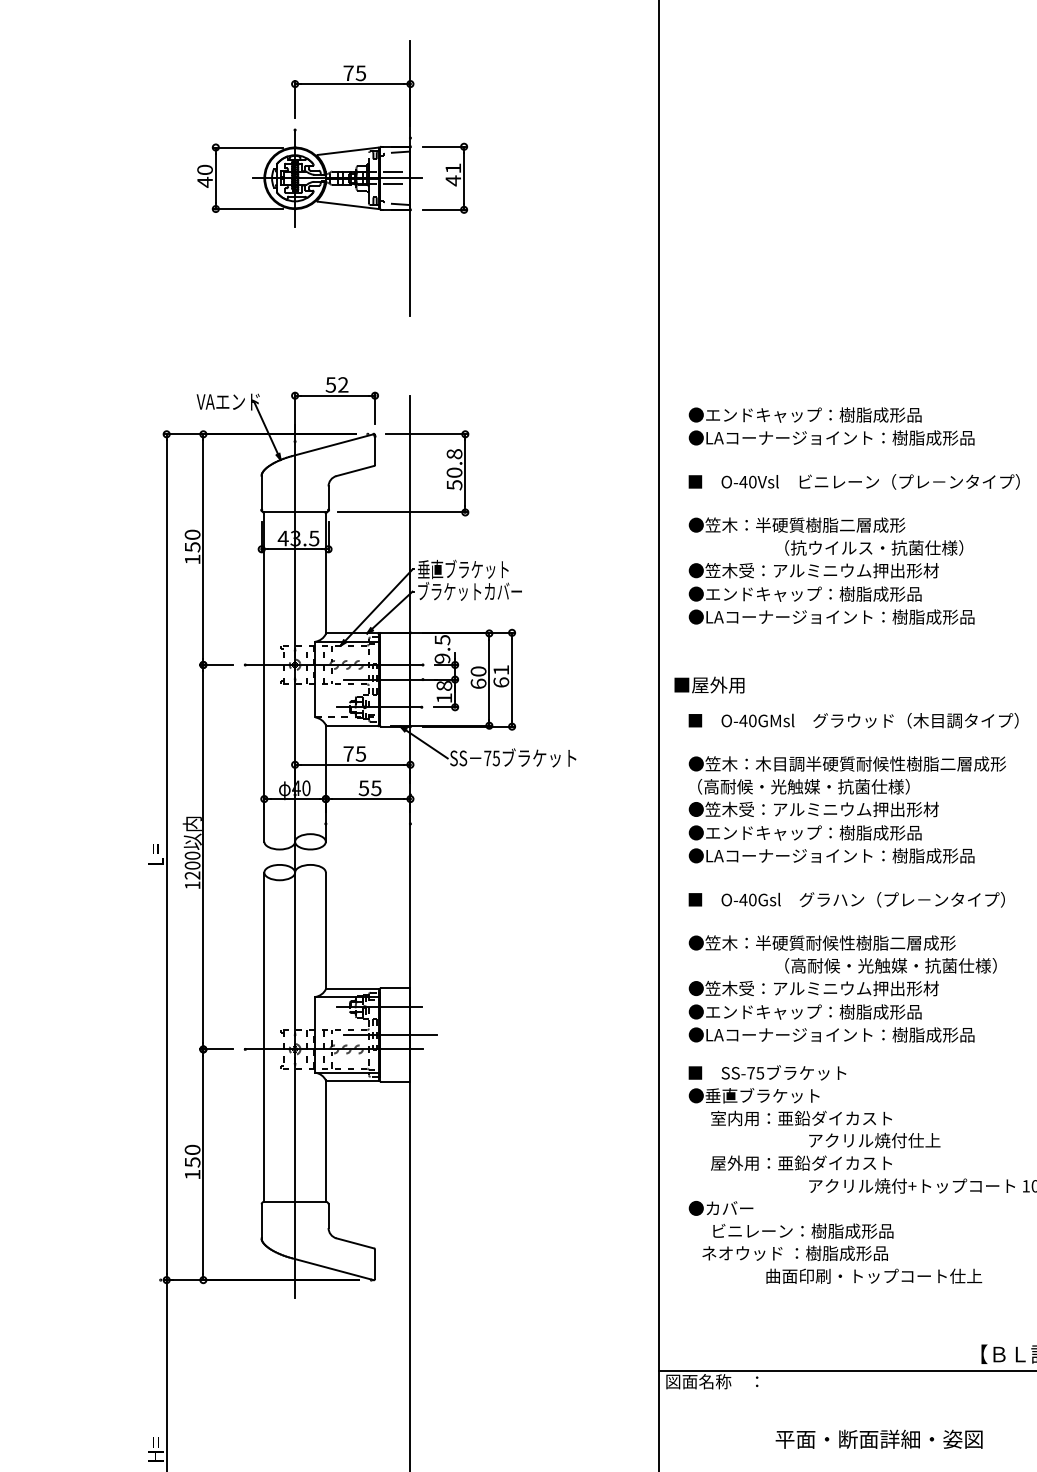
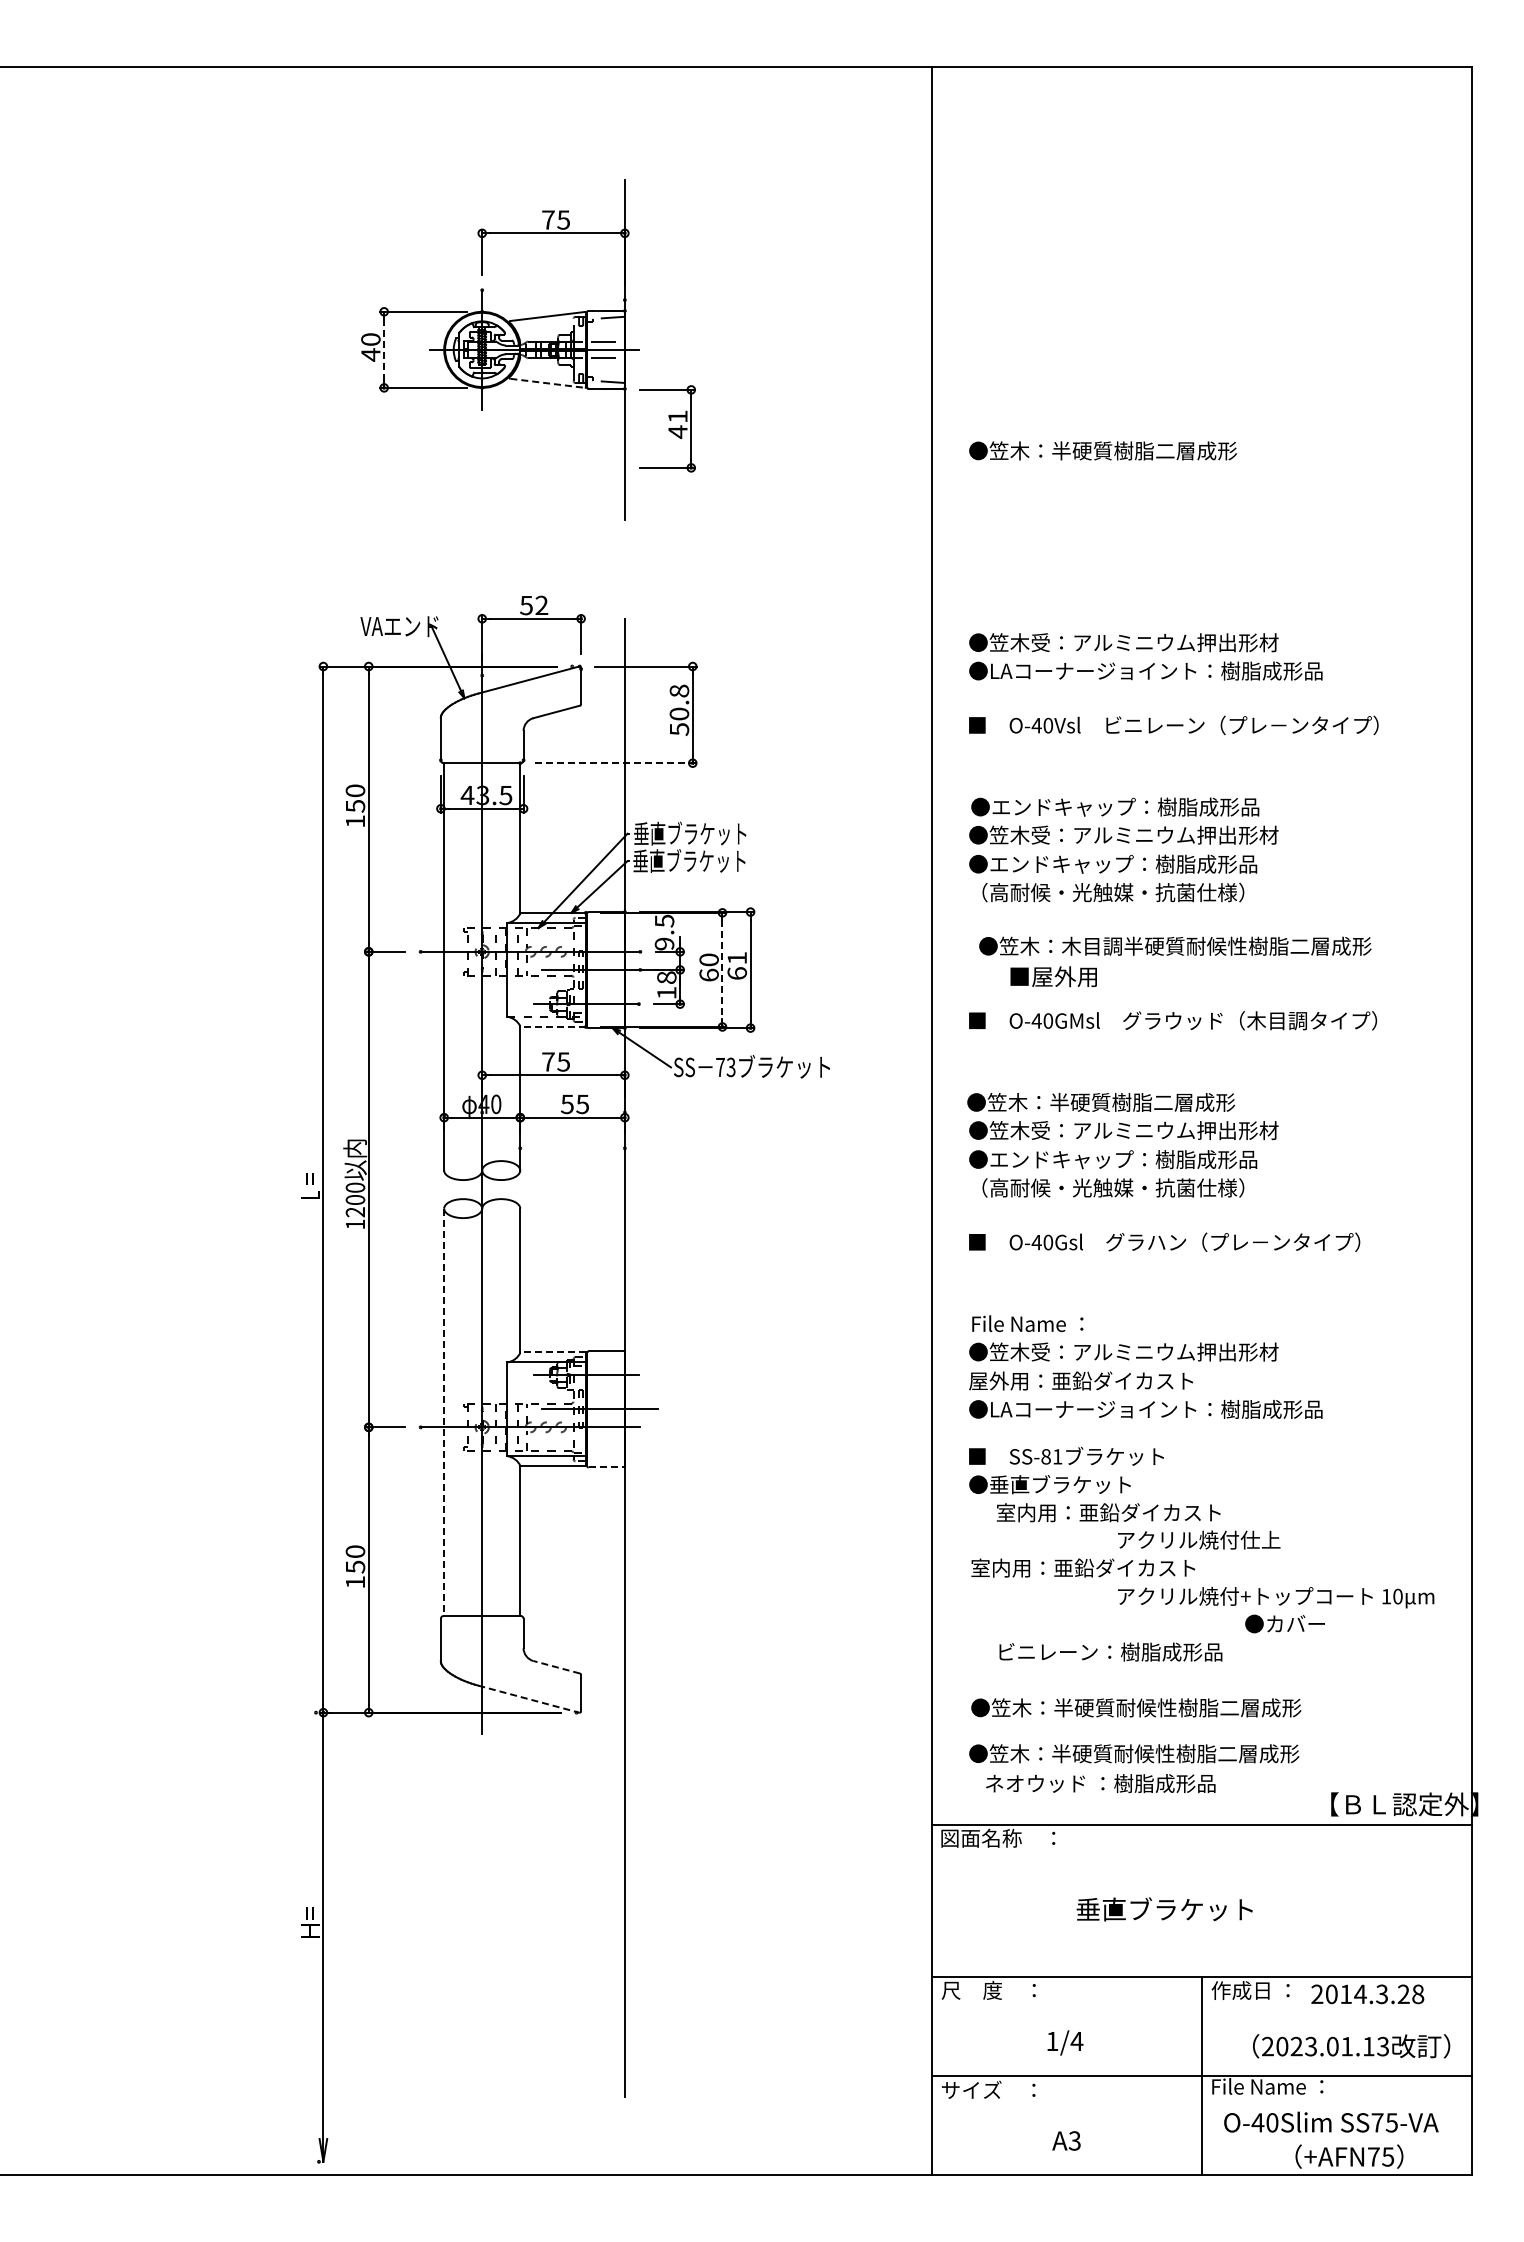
part: (444, 177) -> (667, 428), moved
line: (216, 178) -> (384, 350), solid -> dashed
line: (348, 205) -> (548, 383), solid -> dashed
text: (821, 414) -> (1133, 642), ●エンドキャップ：樹脂成形品 -> ●笠木受：アルミニウム押出形材
line: (403, 512) -> (616, 763), solid -> dashed
text: (796, 524) -> (1102, 450), moved
text: (826, 547) -> (1139, 806), （抗ウイルス・抗菌仕様） -> ●エンドキャップ：樹脂成形品
text: (469, 591) -> (697, 860), ブラケットカバー -> 垂直ブラケット
text: (831, 617) -> (1145, 892), ●LAコーナージョイント：樹脂成形品 -> （高耐候・光触媒・抗菌仕様）
line: (489, 680) -> (722, 970), solid -> dashed
text: (709, 684) -> (1053, 976), moved
line: (352, 725) -> (553, 1026), solid -> dashed
text: (496, 757) -> (731, 1066), 75 -> 73
text: (847, 763) -> (1175, 945), moved
text: (798, 786) -> (1104, 1102), （高耐候・光触媒・抗菌仕様） -> ●笠木：半硬質樹脂二層成形
text: (831, 855) -> (1145, 1187), ●LAコーナージョイント：樹脂成形品 -> （高耐候・光触媒・抗菌仕様）
text: (822, 942) -> (1134, 1753), moved
text: (844, 965) -> (1161, 1323), （高耐候・光触媒・抗菌仕様） -> File Name ：
line: (352, 988) -> (553, 1352), solid -> dashed
text: (805, 1011) -> (1113, 1380), ●エンドキャップ：樹脂成形品 -> 屋外用：亜鉛ダイカスト
line: (264, 1037) -> (444, 1412), solid -> dashed
text: (755, 1072) -> (1051, 1456), SS-75 -> SS-81
line: (396, 1081) -> (607, 1467), solid -> dashed
text: (790, 1162) -> (1095, 1567), 屋外用：亜鉛ダイカスト -> 室内用：亜鉛ダイカスト
text: (720, 1208) -> (1284, 1623), moved
line: (355, 1243) -> (556, 1667), solid -> dashed
text: (794, 1253) -> (1100, 1783), moved
line: (333, 1269) -> (529, 1699), solid -> dashed
text: (836, 1275) -> (1151, 1707), 曲面印刷・トップコート仕上 -> ●笠木：半硬質耐候性樹脂二層成形
text: (879, 1439) -> (1204, 1909), 平面・断面詳細・姿図 -> 垂直ブラケット

